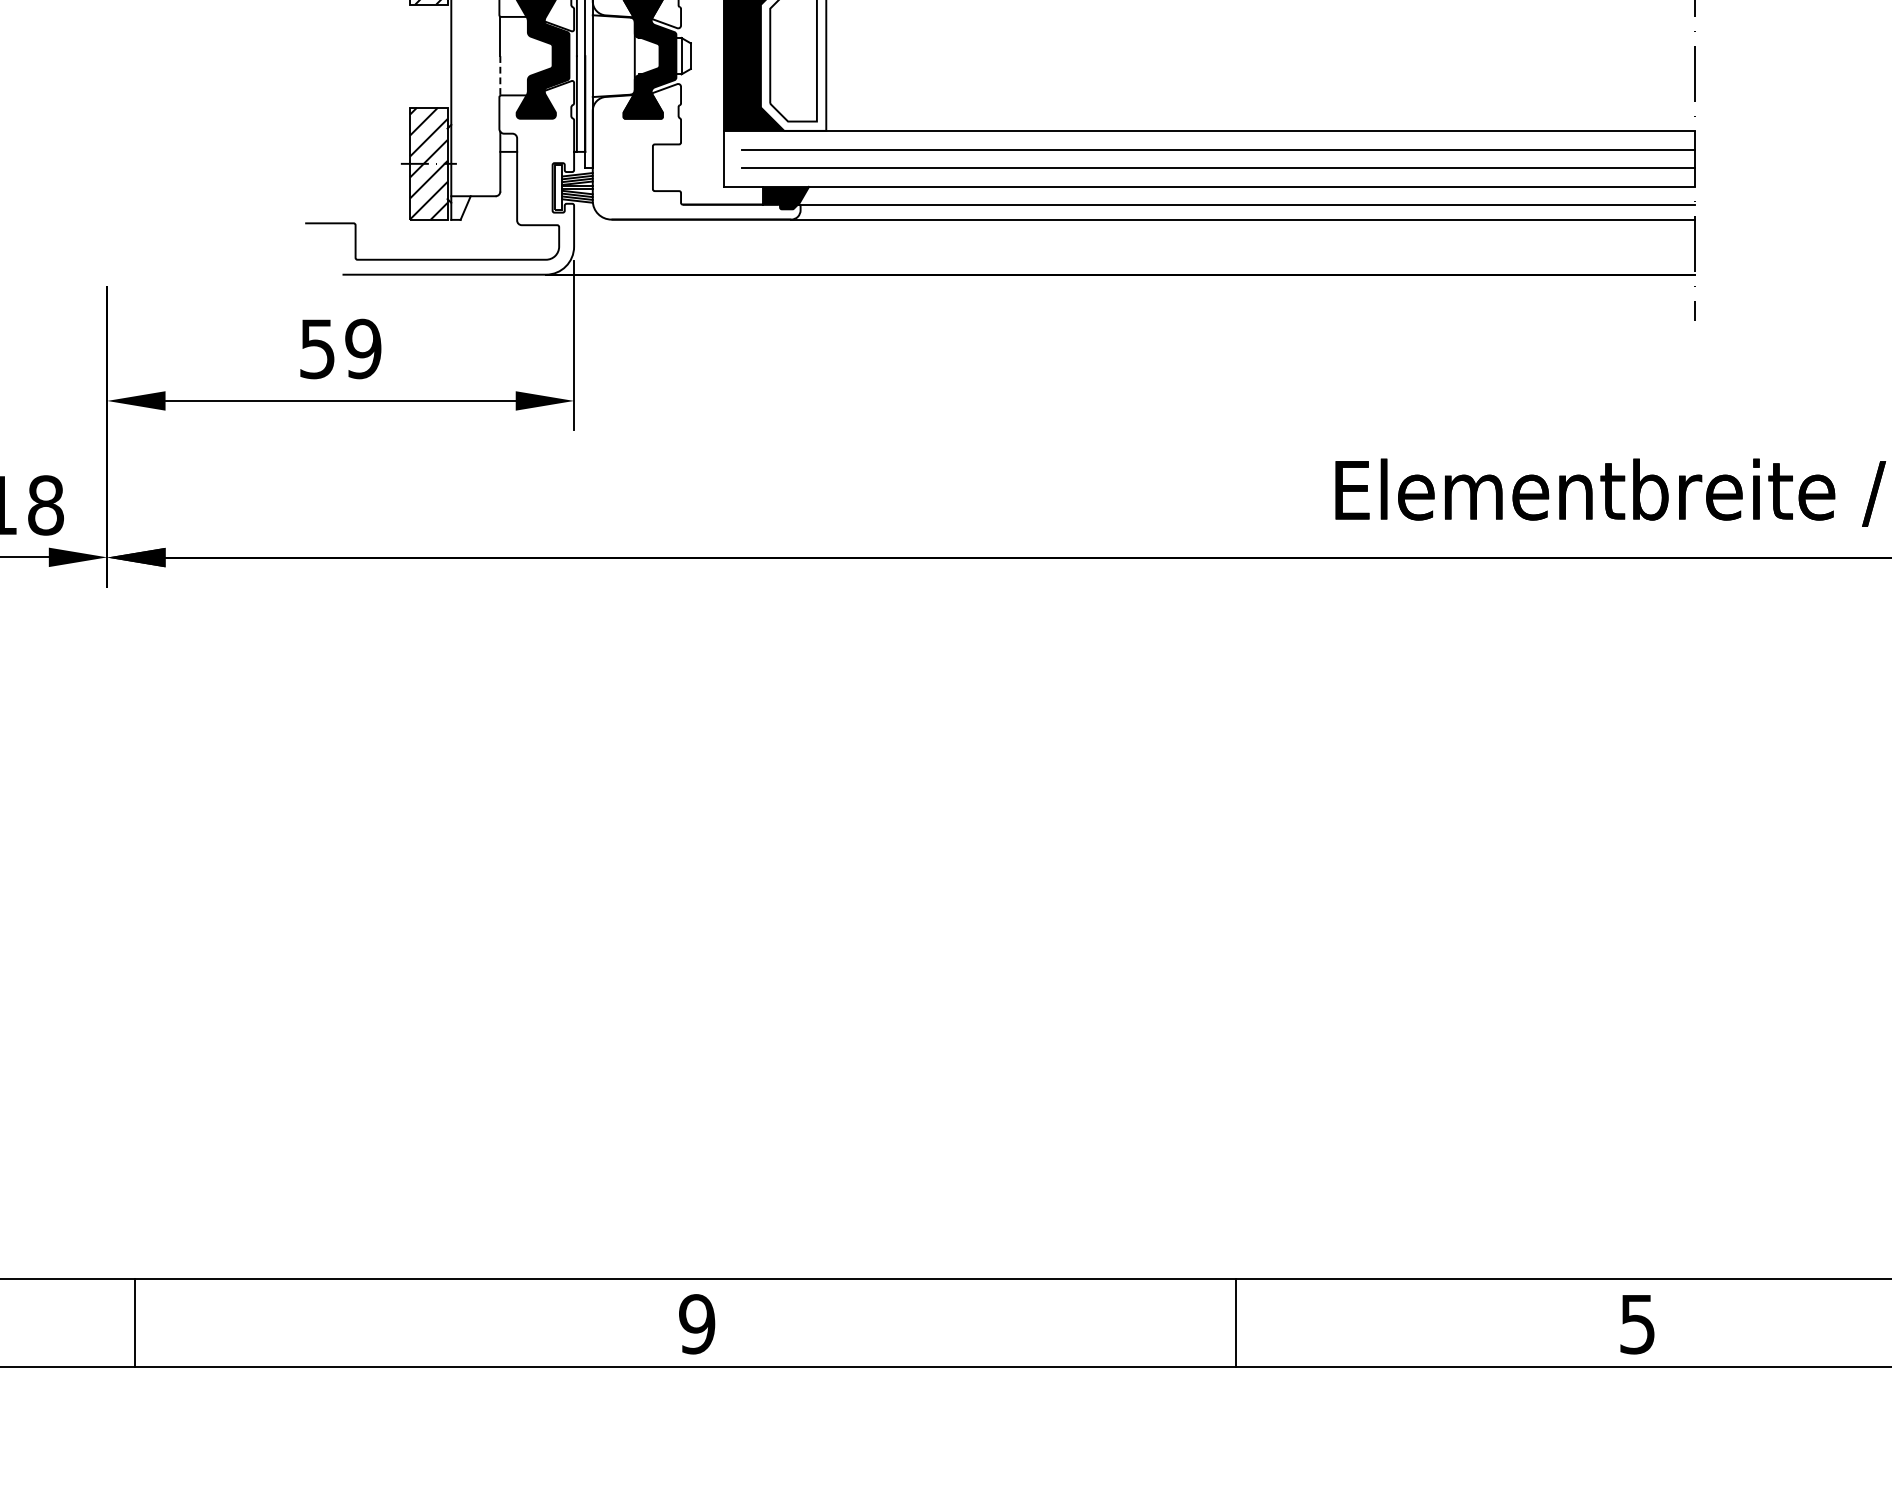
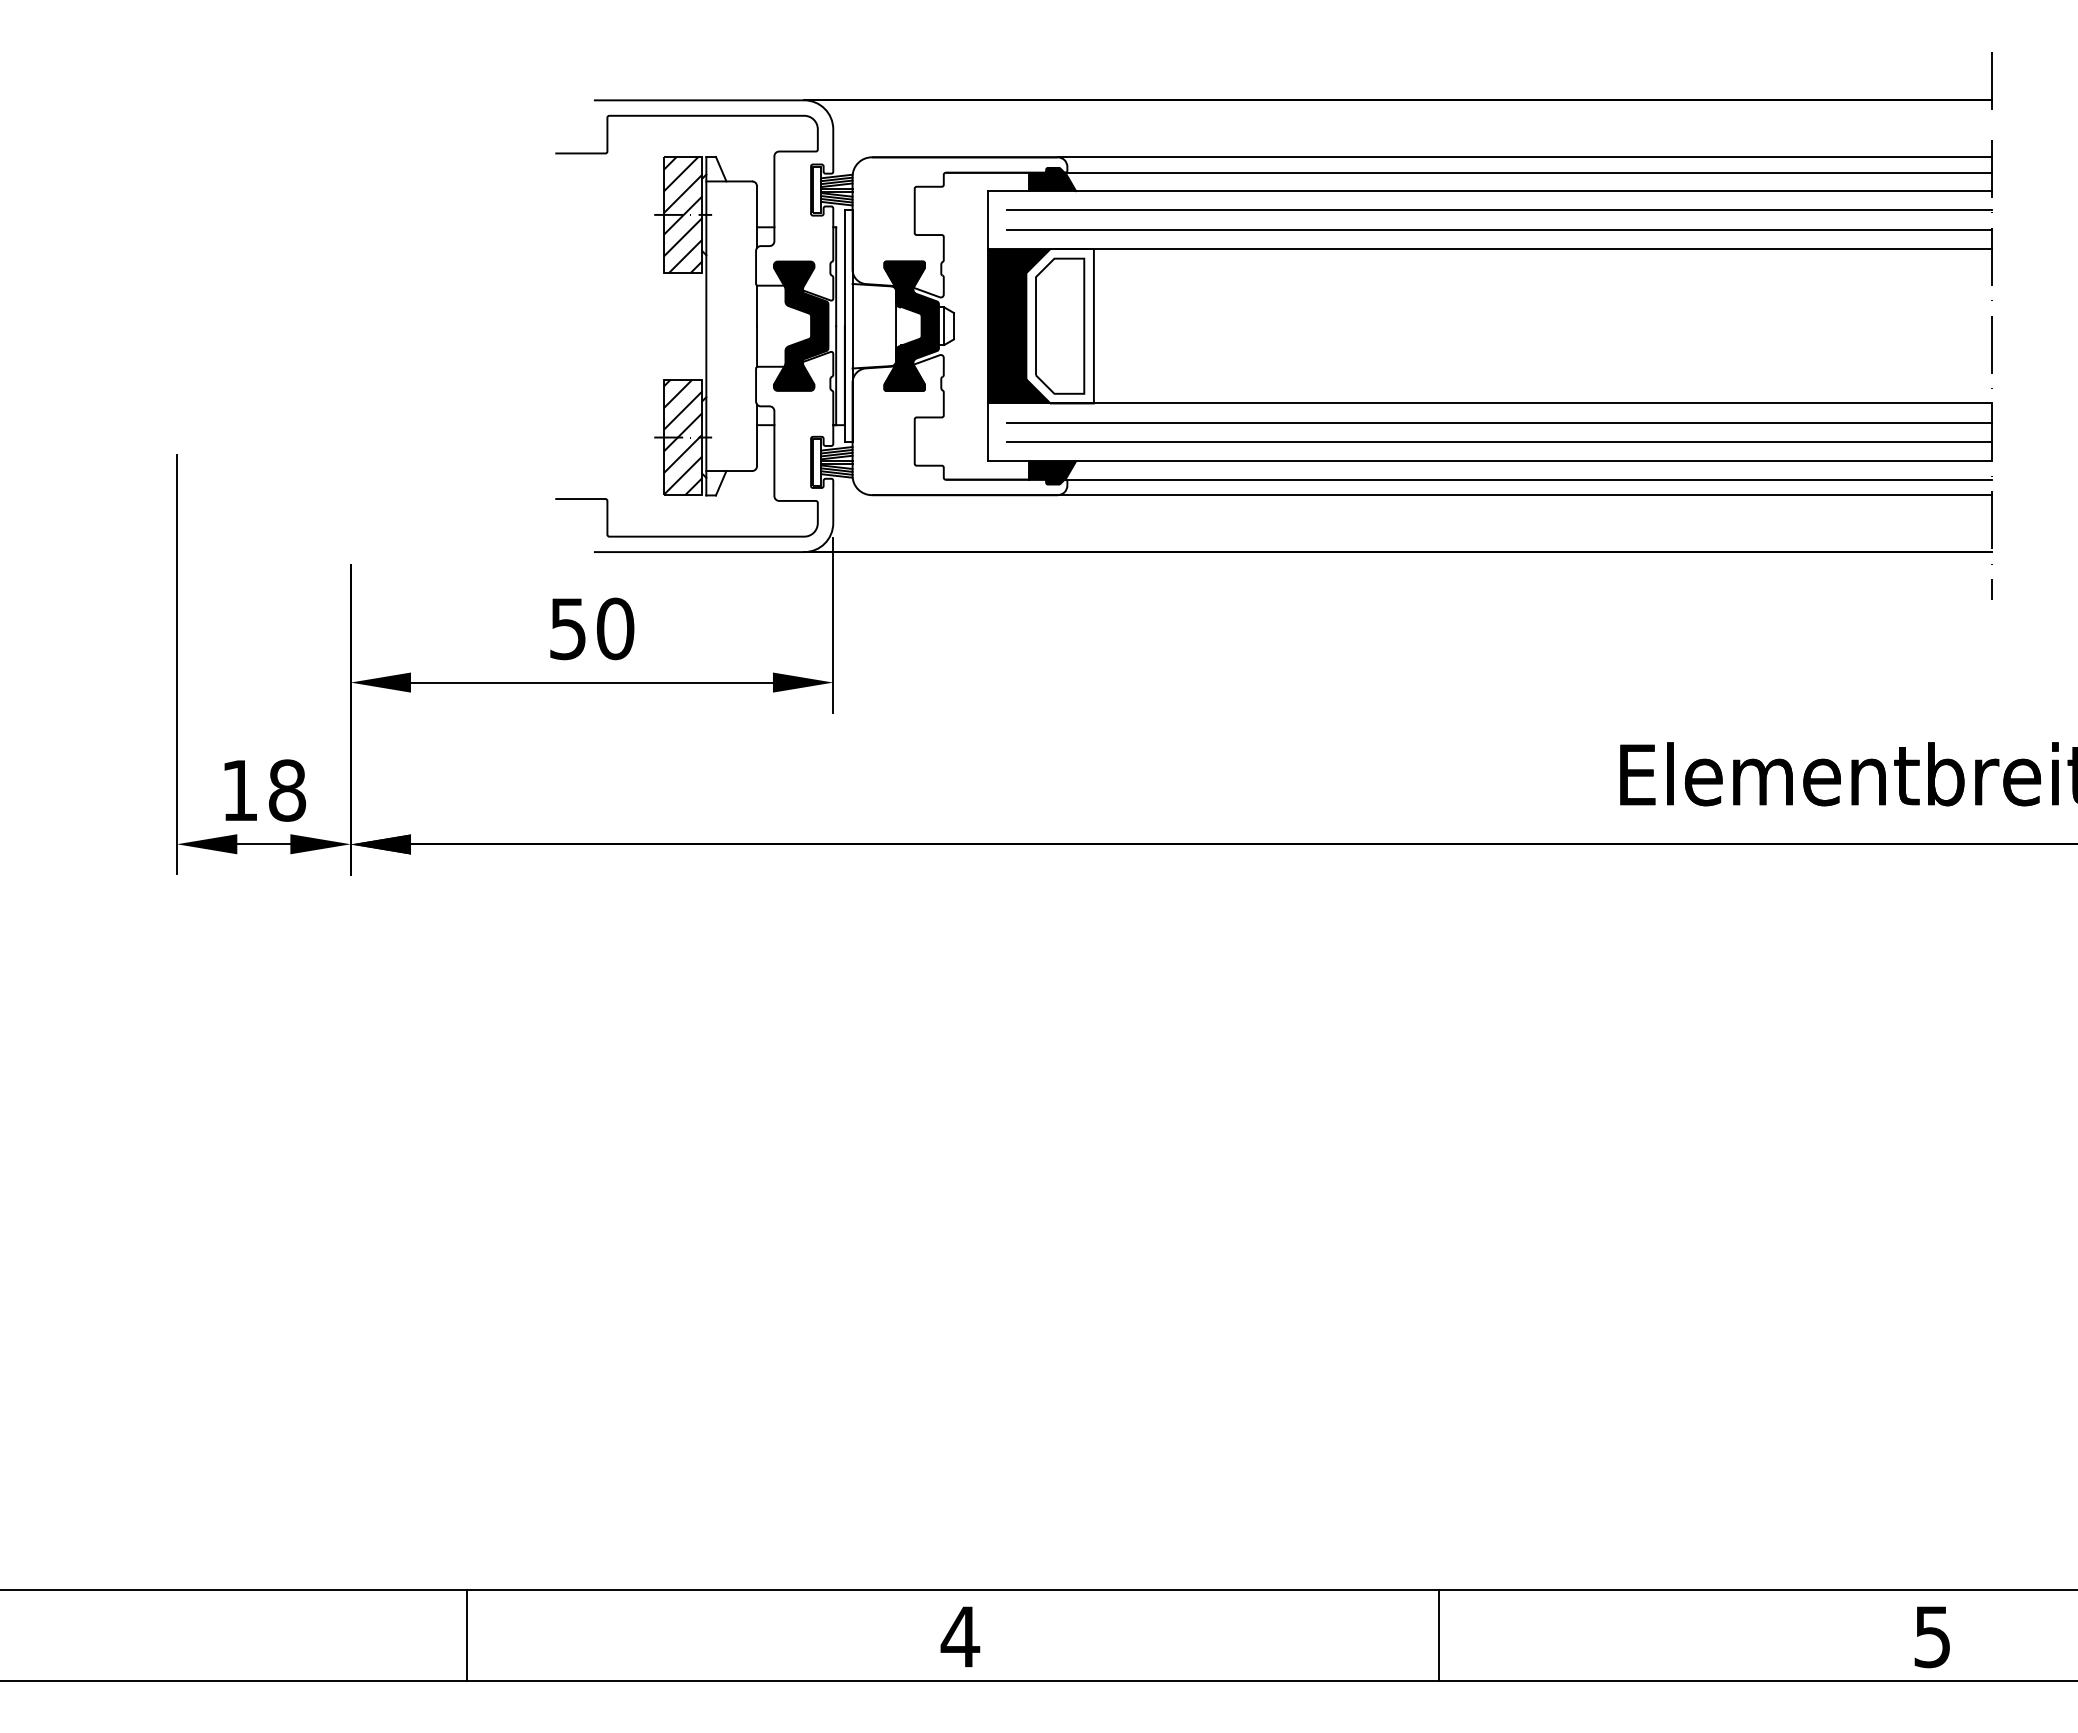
line: (500, 76) -> (757, 347), dashed -> solid
text: (363, 348) -> (615, 628), 59 -> 50
line: (134, 1322) -> (466, 1635), moved
line: (1236, 1322) -> (1439, 1635), moved
text: (697, 1323) -> (960, 1636), 9 -> 4

